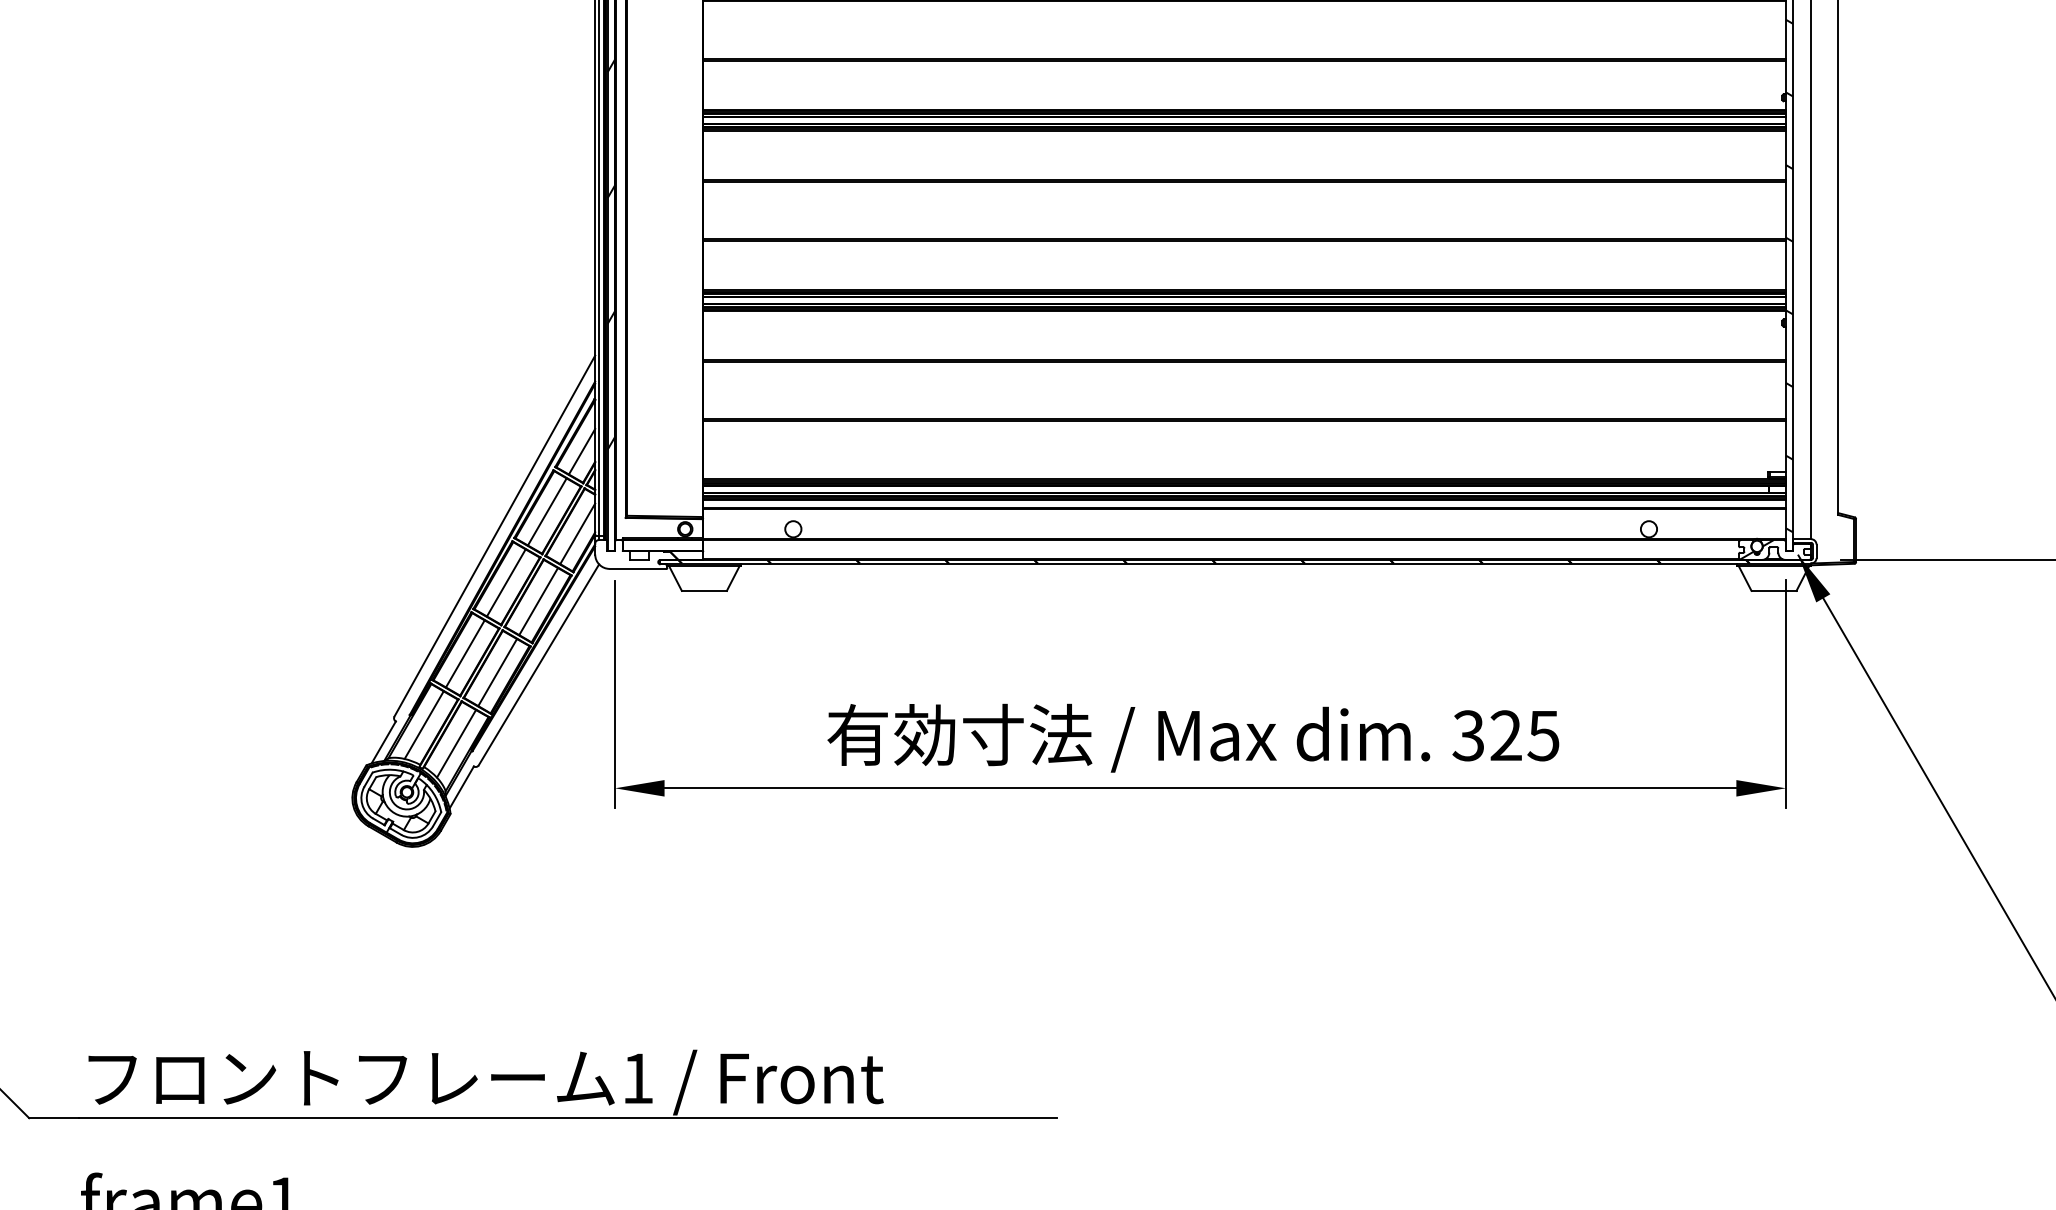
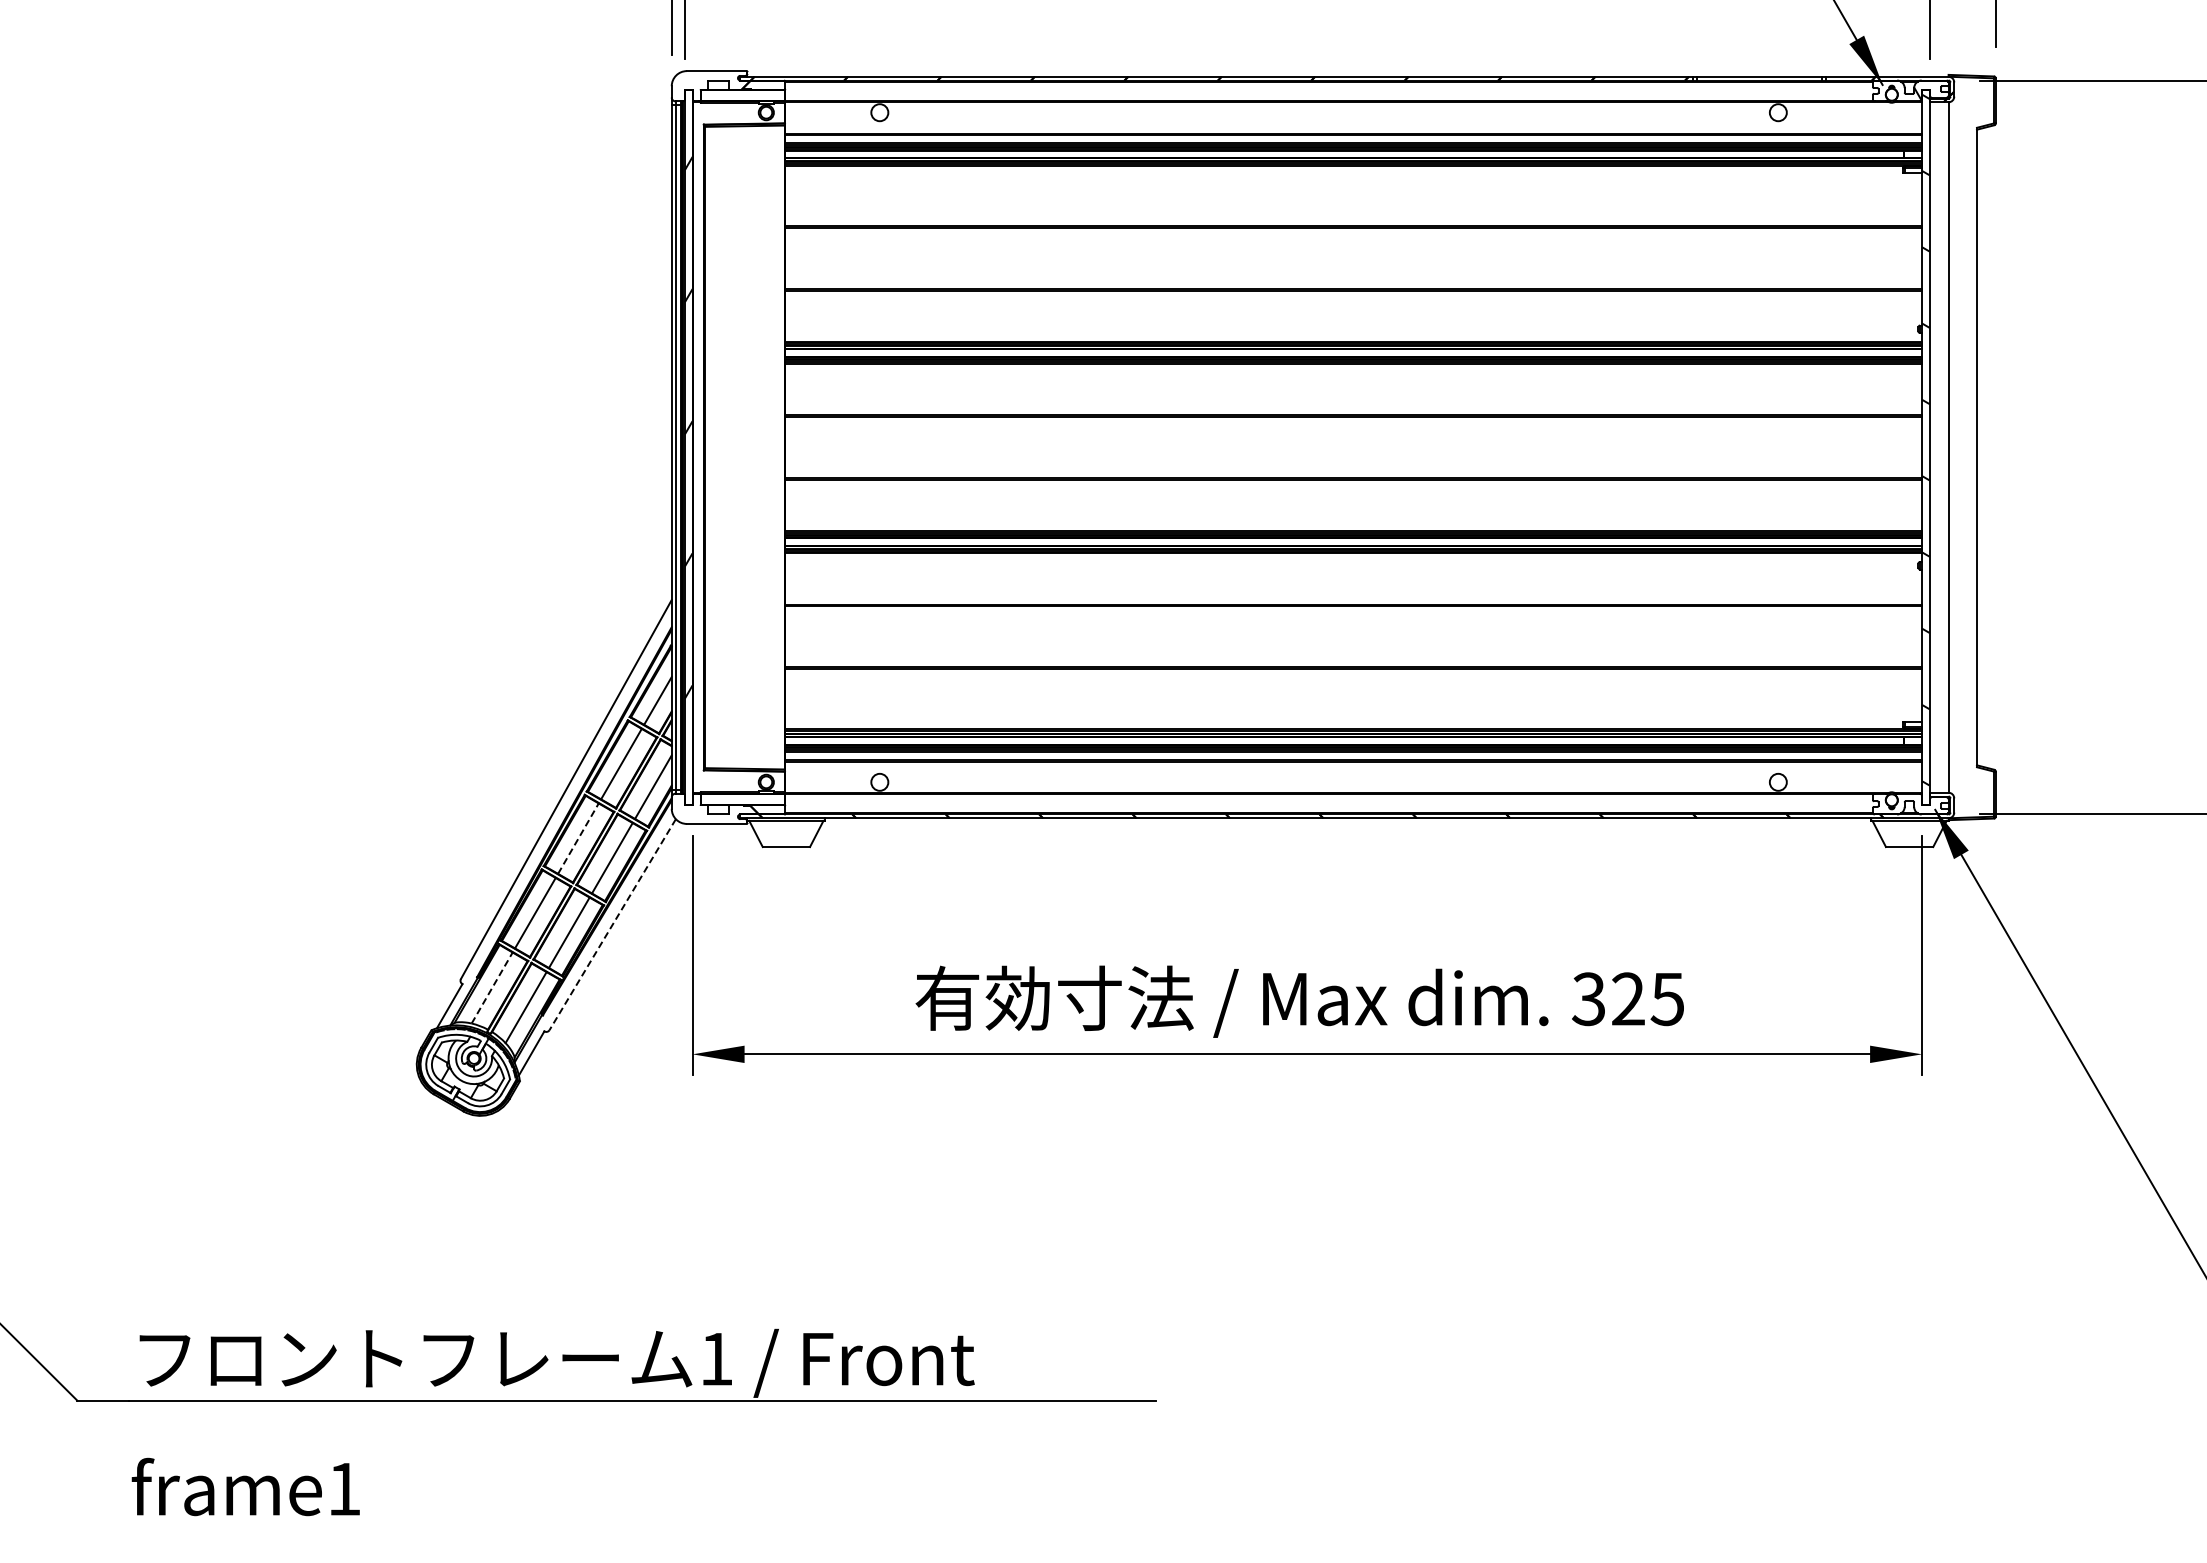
hatch: (1756, 549) -> (1891, 803), removed
line: (506, 582) -> (578, 838), solid -> dashed
line: (538, 664) -> (612, 924), solid -> dashed
line: (424, 725) -> (492, 988), solid -> dashed

